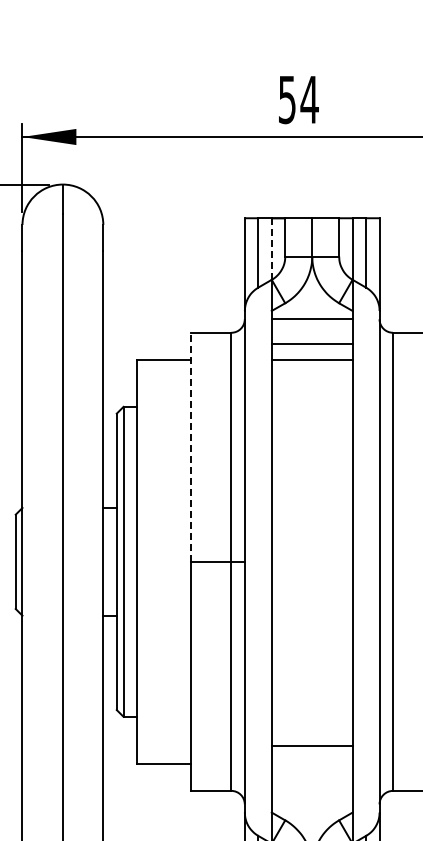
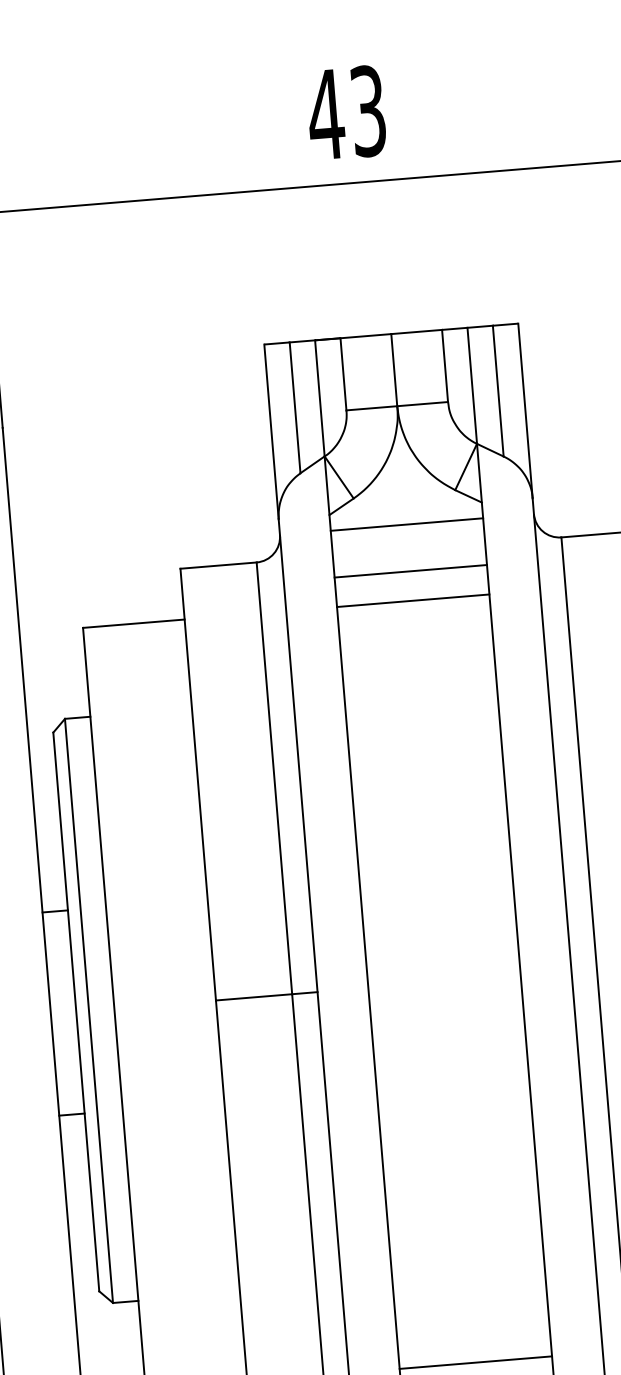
text: (298, 99) -> (347, 112), 54 -> 43
line: (271, 249) -> (319, 399), dashed -> solid
line: (190, 447) -> (197, 785), dashed -> solid
line: (311, 745) -> (474, 1361), moved

